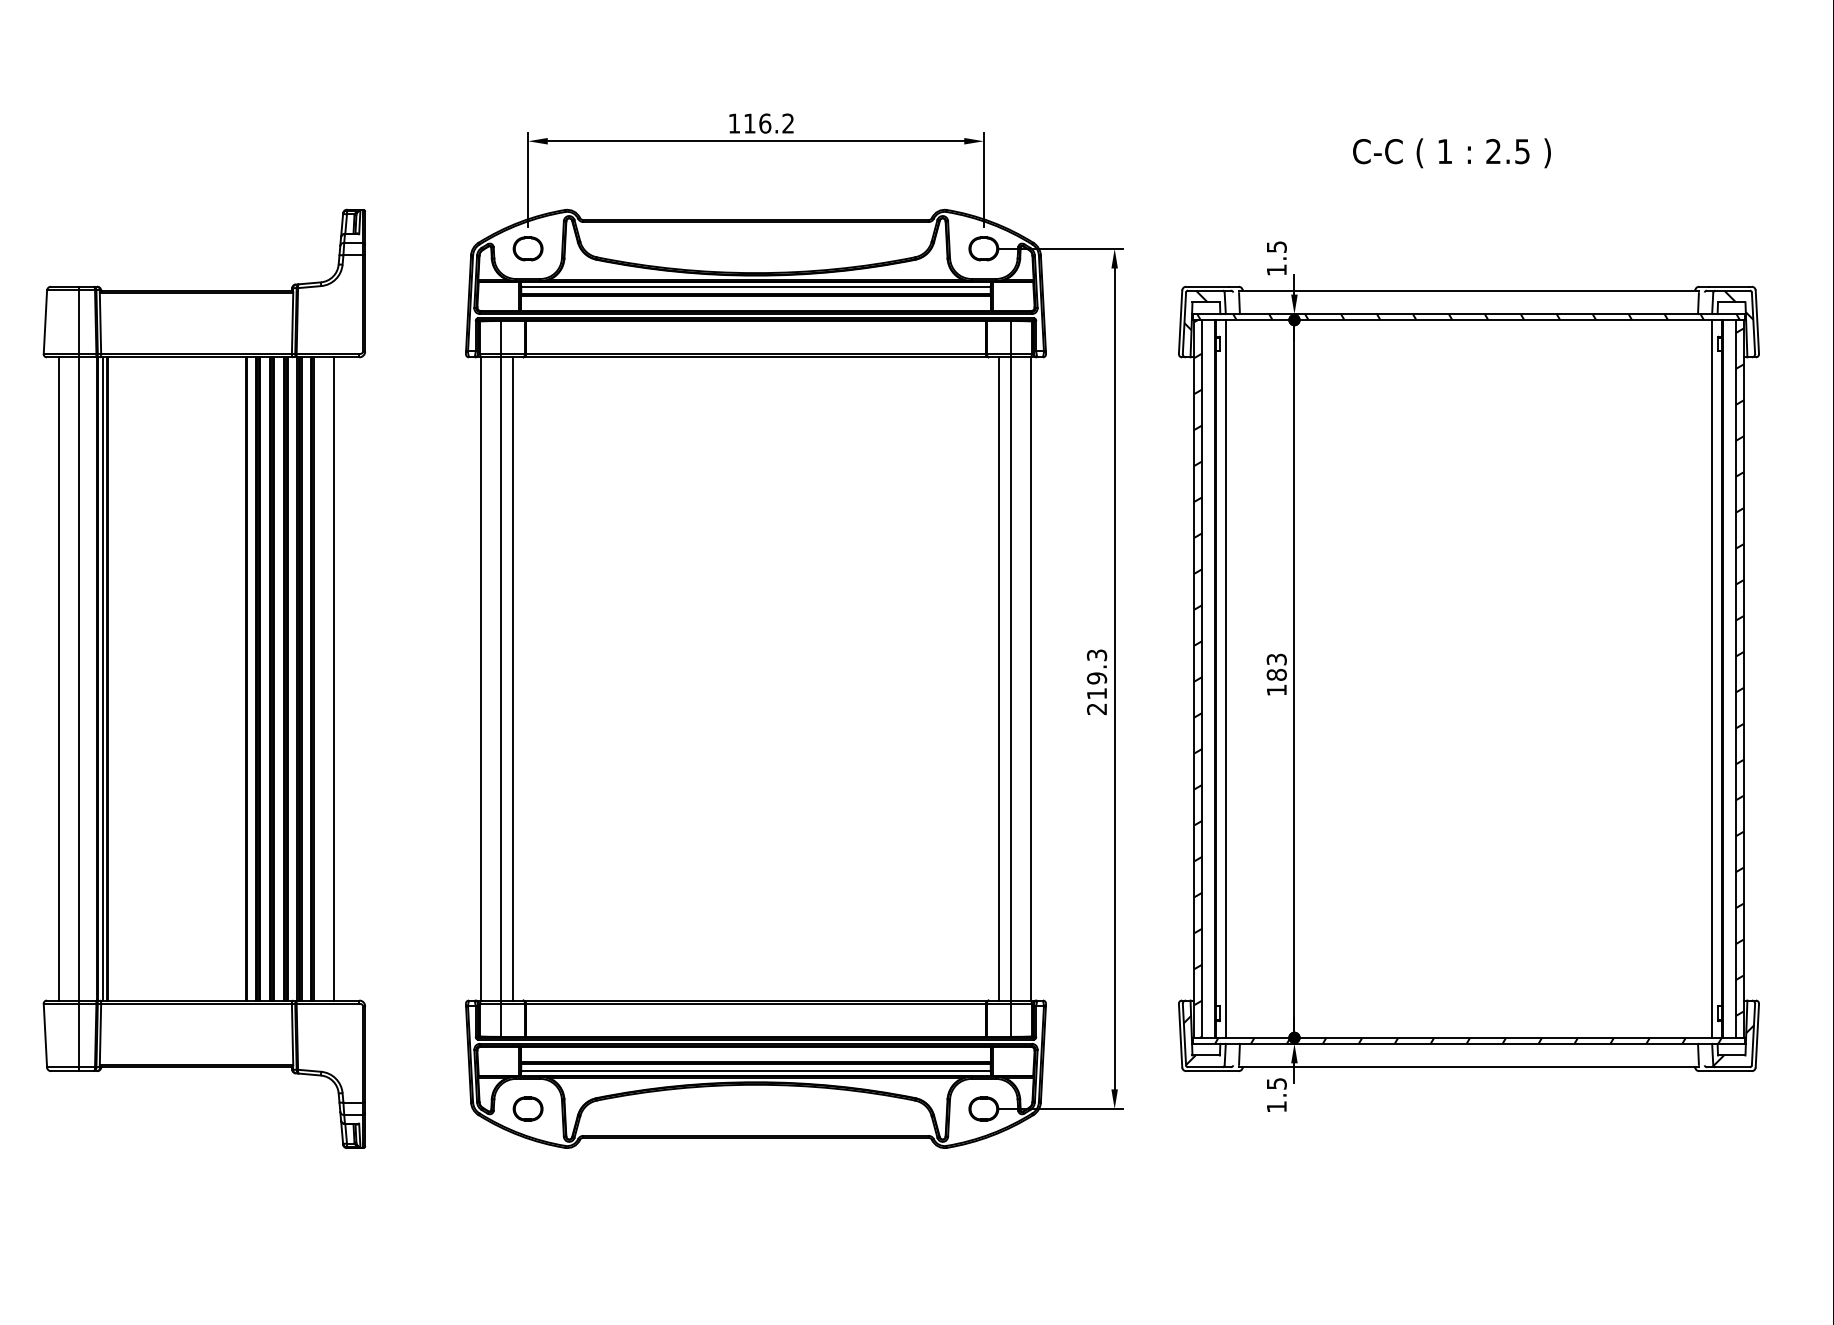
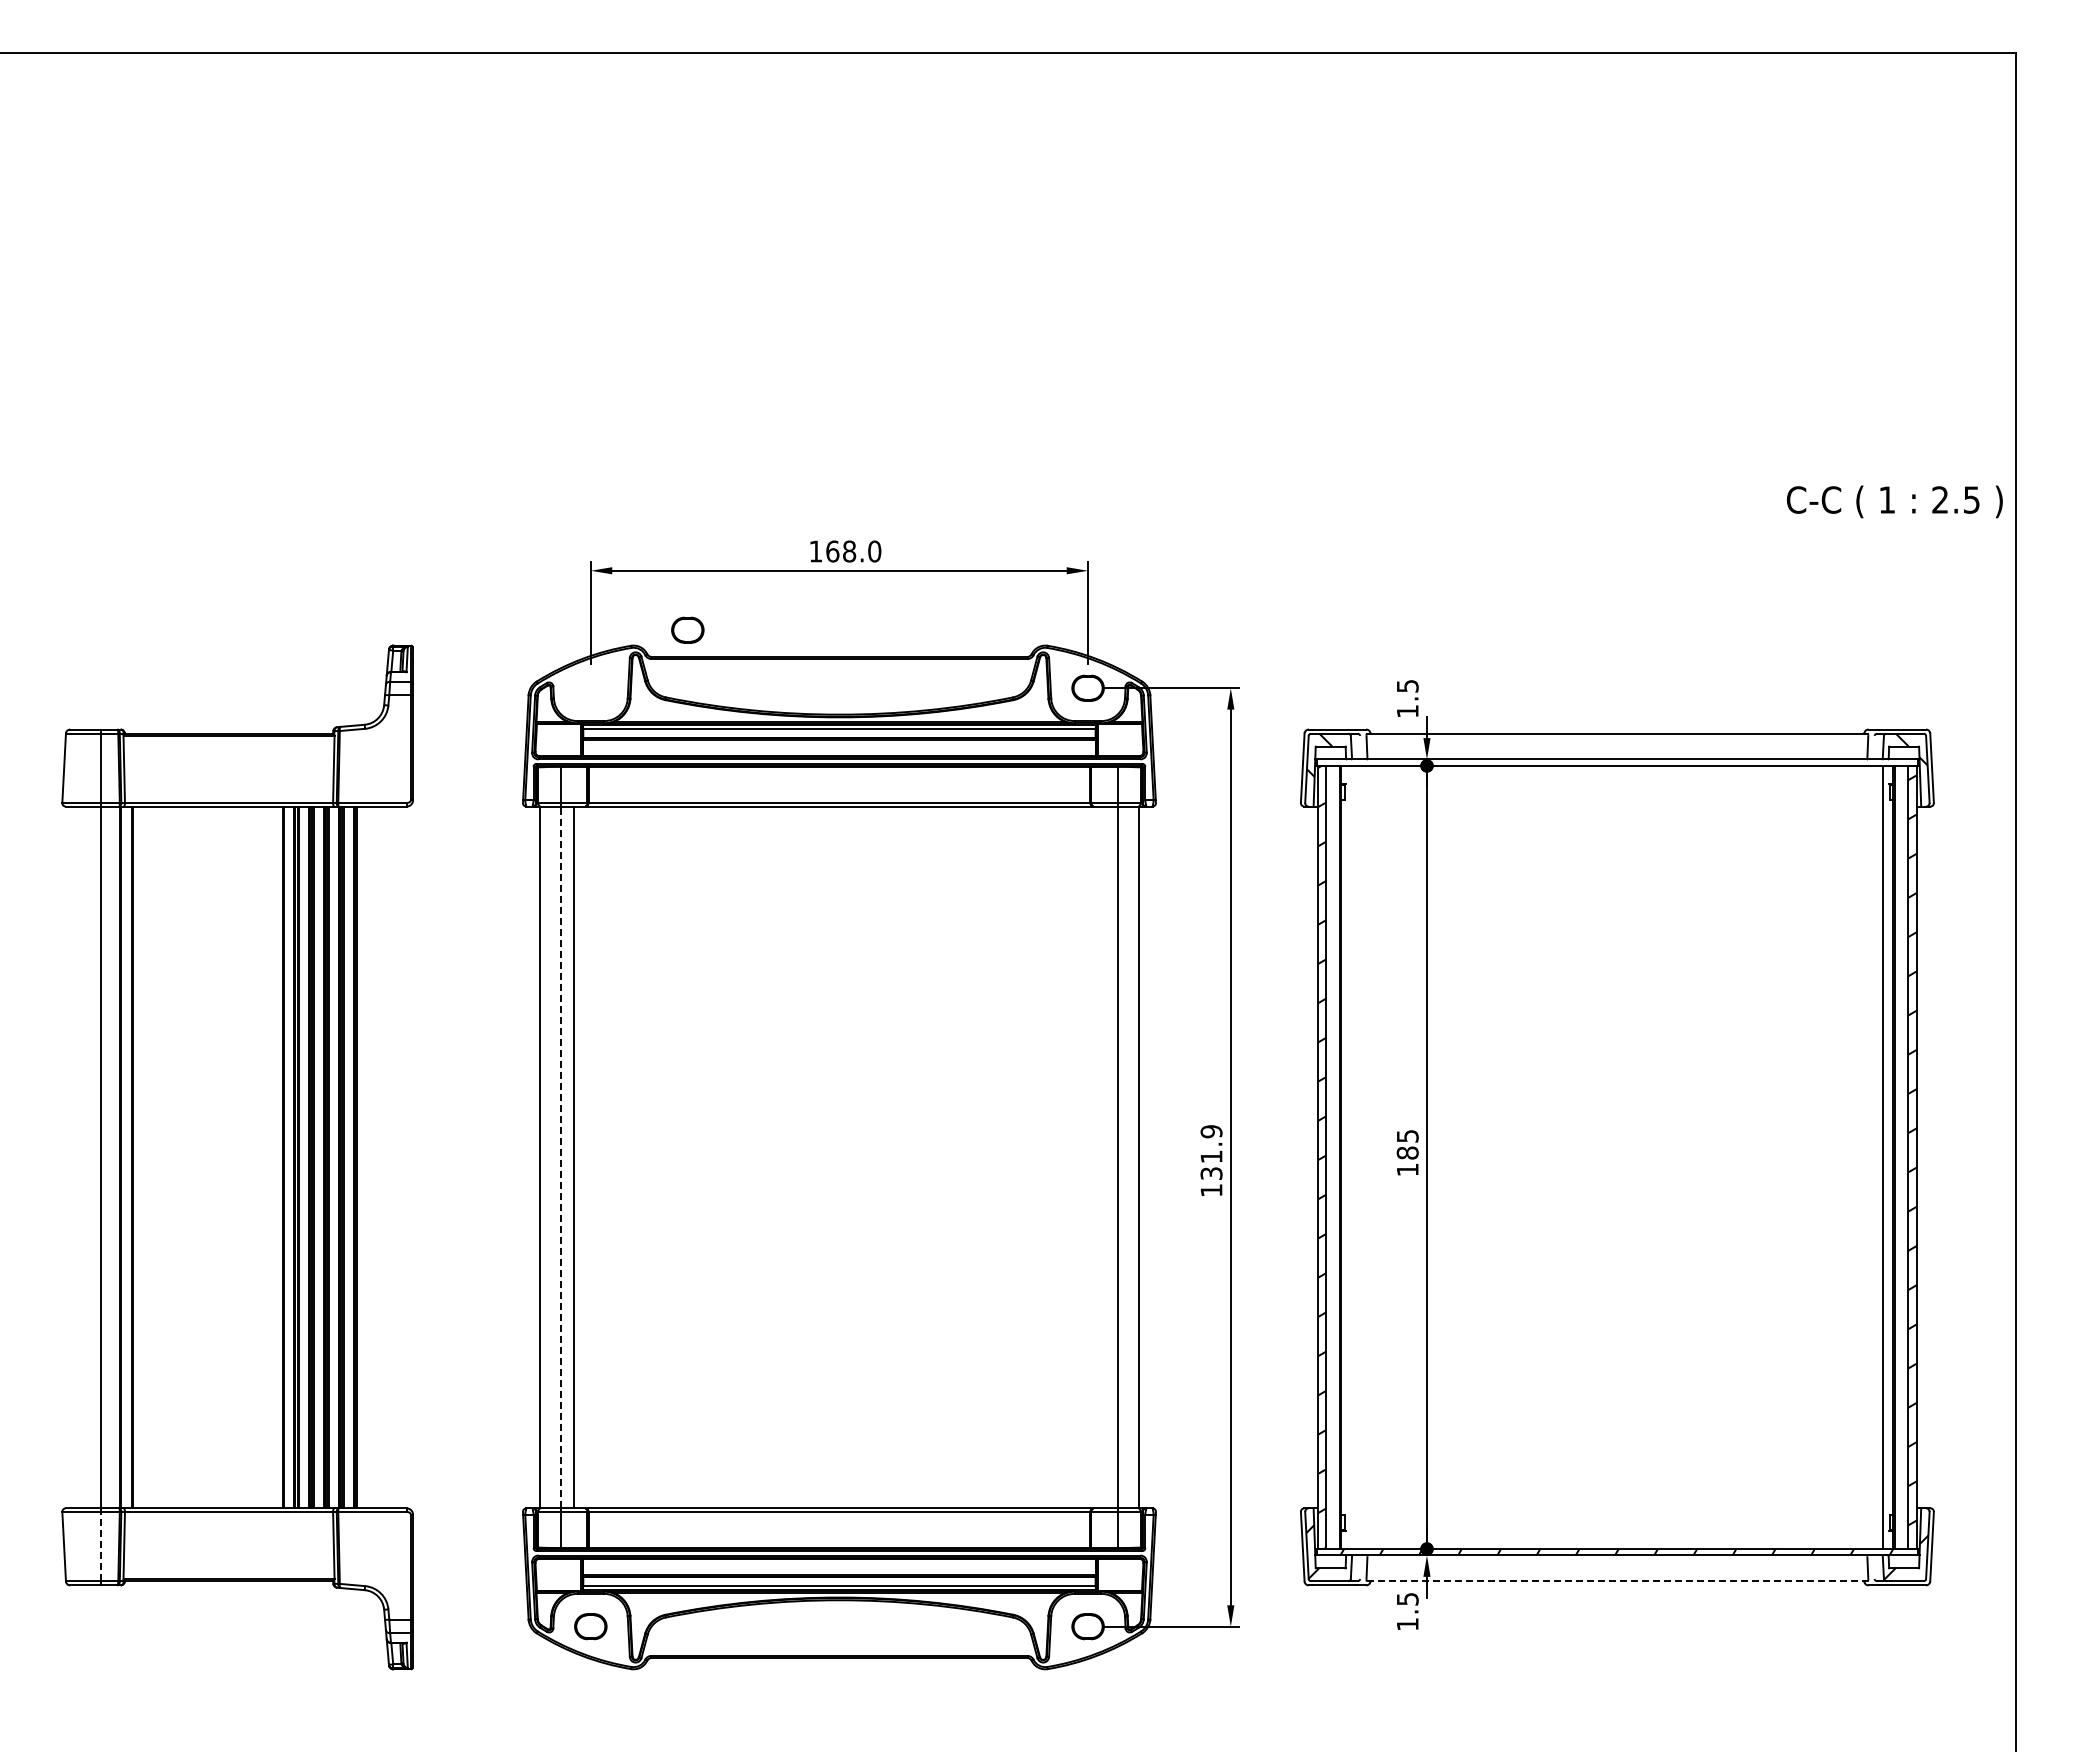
text: (768, 123) -> (853, 551), 116.2 -> 168.0
text: (1451, 152) -> (1894, 501), moved
part: (527, 248) -> (687, 629), moved
hatch: (1468, 316) -> (1616, 762), removed
text: (1275, 658) -> (1406, 1135), 183 -> 185
line: (59, 678) -> (79, 1157), removed
line: (102, 678) -> (126, 1157), removed
line: (333, 678) -> (378, 1157), removed
line: (501, 678) -> (561, 1157), solid -> dashed
line: (998, 678) -> (1104, 1157), removed
line: (1226, 678) -> (1352, 1157), removed
text: (1096, 681) -> (1211, 1160), 219.3 -> 131.9
line: (78, 1035) -> (100, 1546), solid -> dashed
line: (1469, 1067) -> (1617, 1581), solid -> dashed

